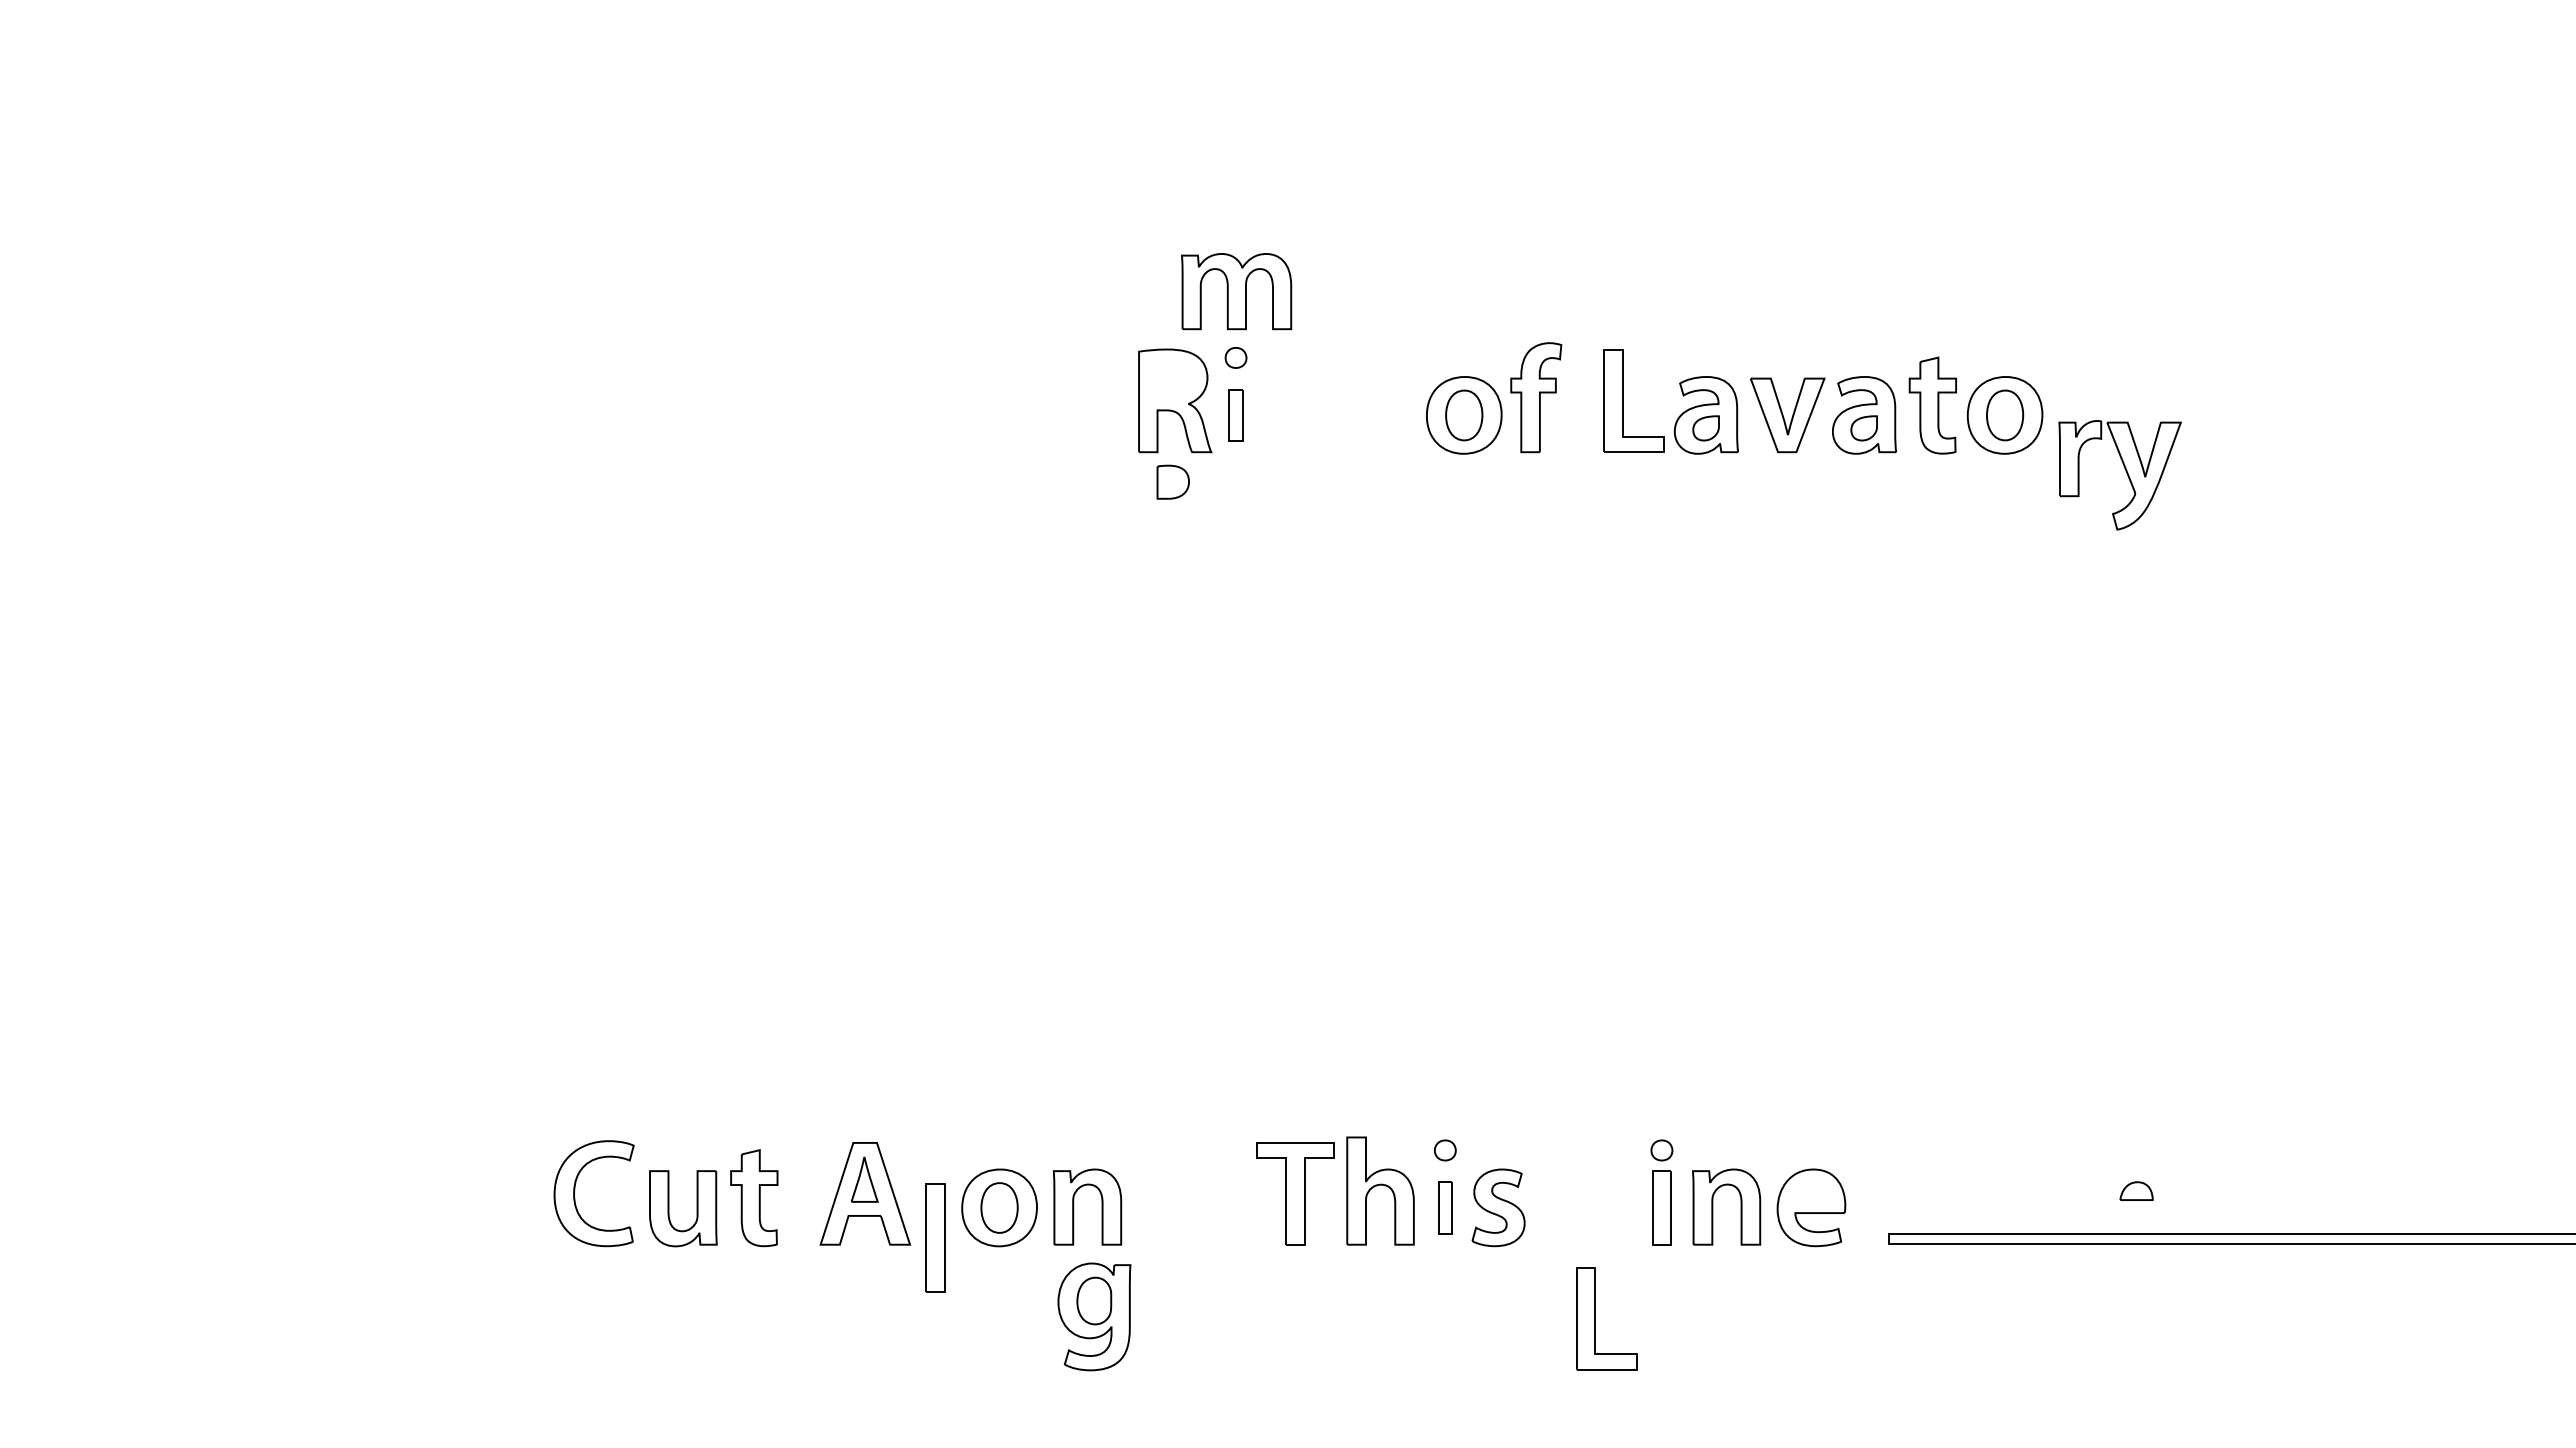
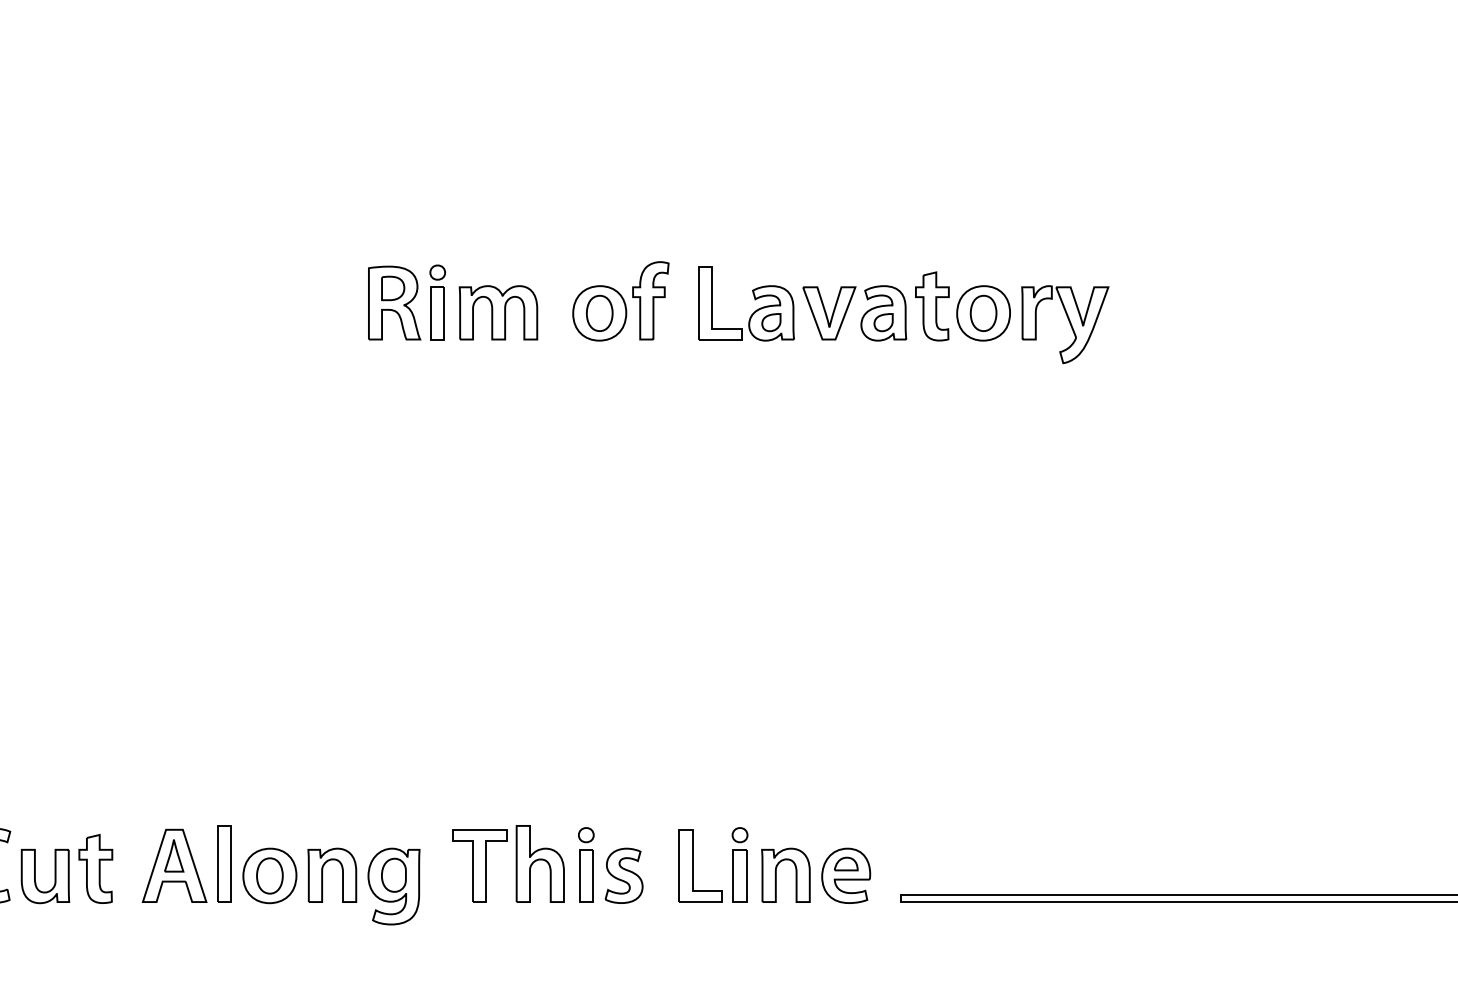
part: (1236, 291) -> (498, 312), moved
part: (1235, 415) -> (437, 313), size x1.43
part: (2125, 471) -> (1069, 321), moved
part: (1172, 481) -> (392, 287), moved
part: (2136, 1190) -> (846, 863), moved
part: (1445, 1207) -> (586, 875), size x1.43
part: (935, 1237) -> (224, 863), moved
part: (1094, 1316) -> (394, 886), moved
part: (1595, 1318) -> (692, 865), moved

